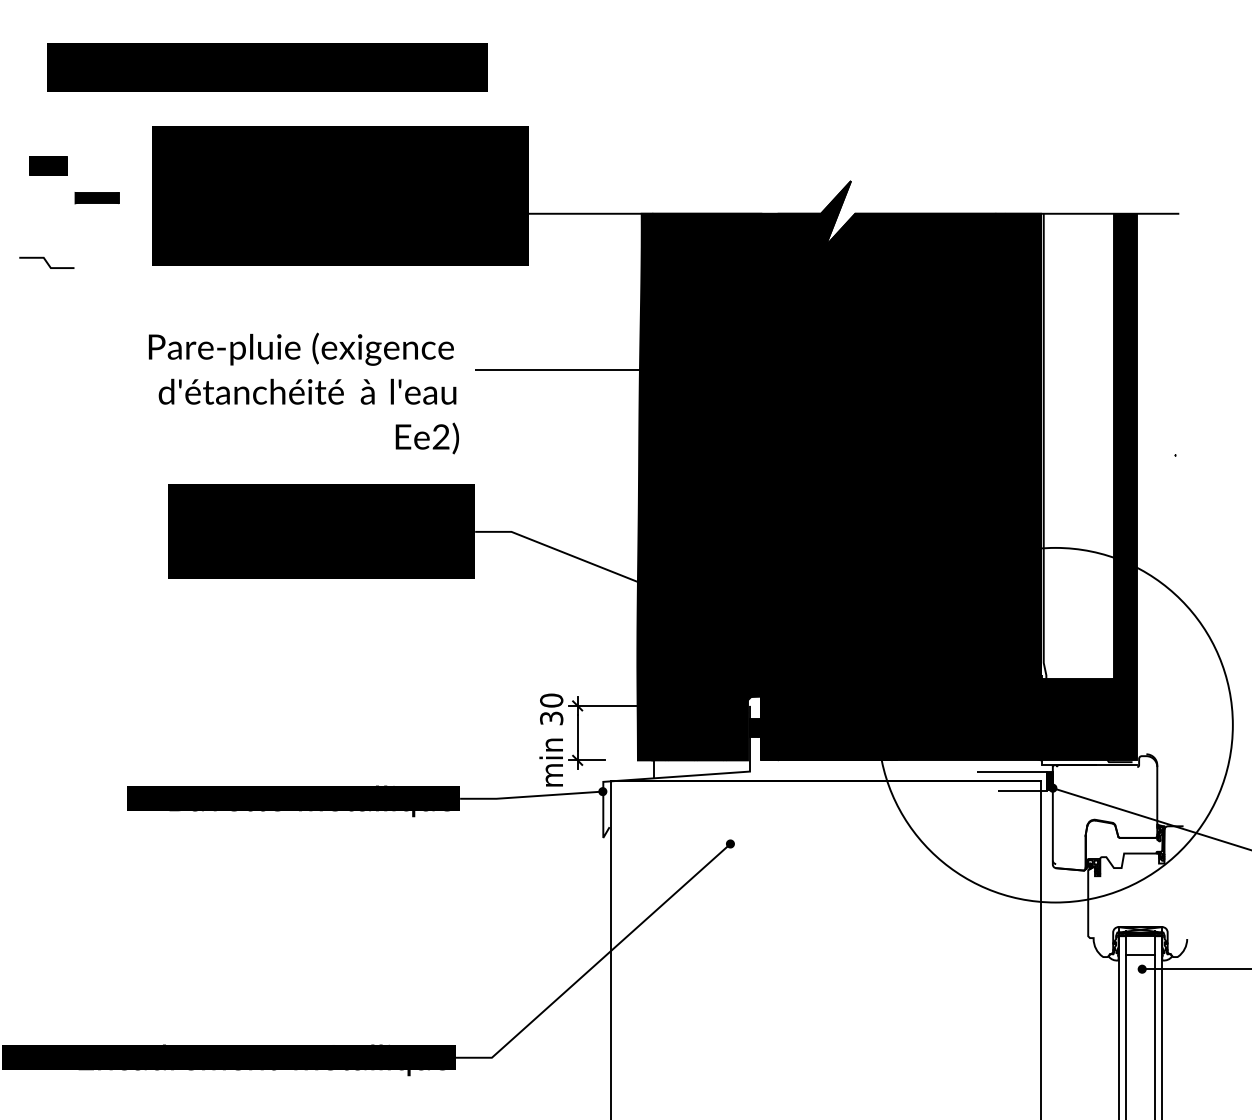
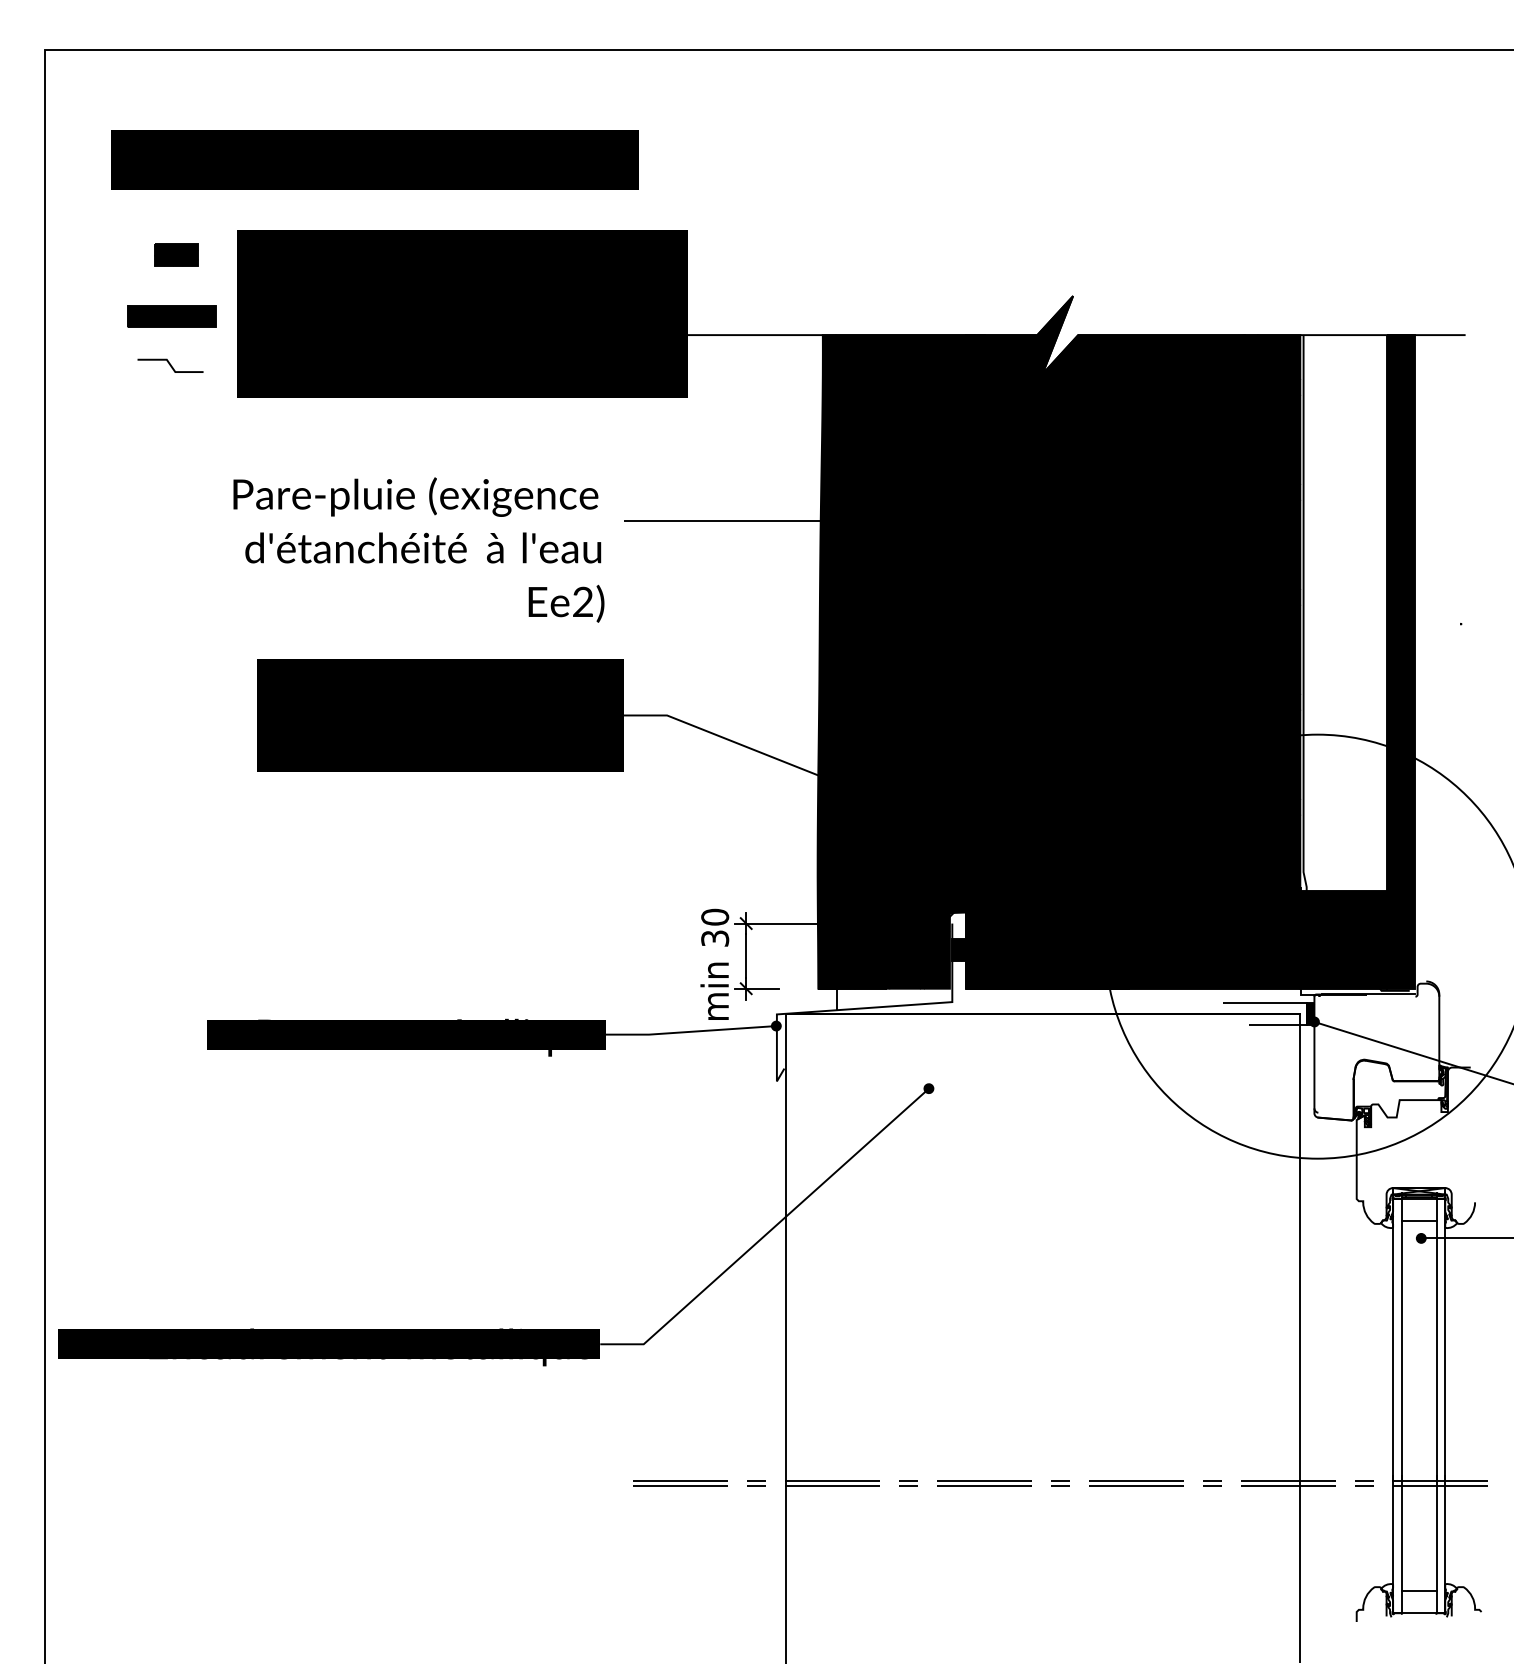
part: (48, 165) -> (176, 254), moved
part: (97, 198) -> (171, 316), size x1.67
line: (46, 262) -> (170, 365), moved

